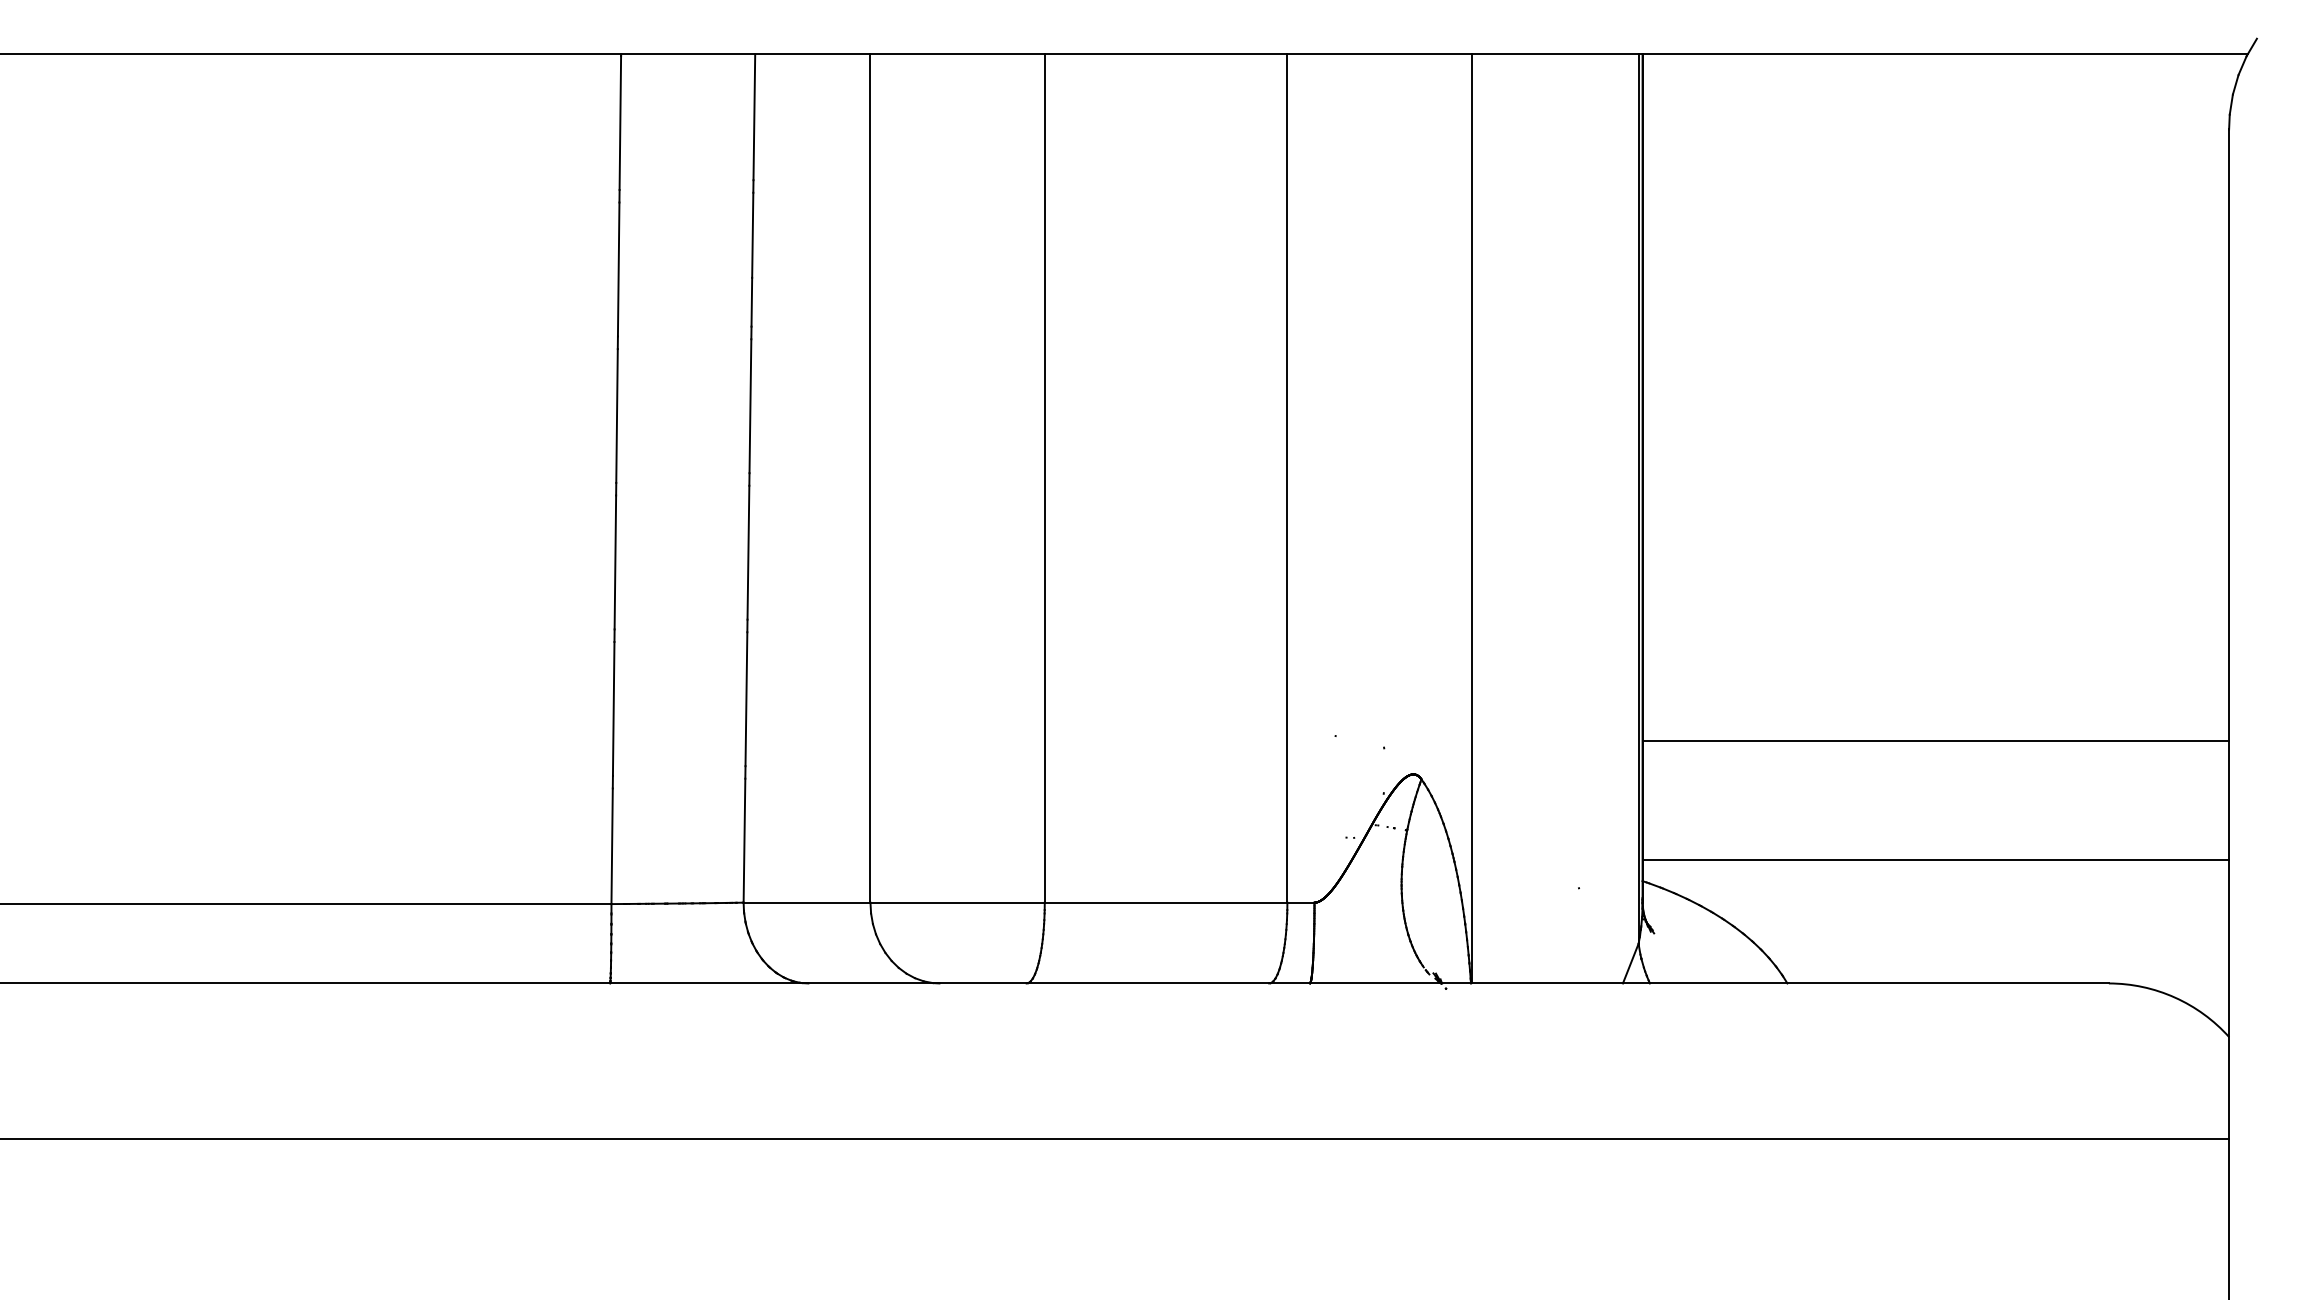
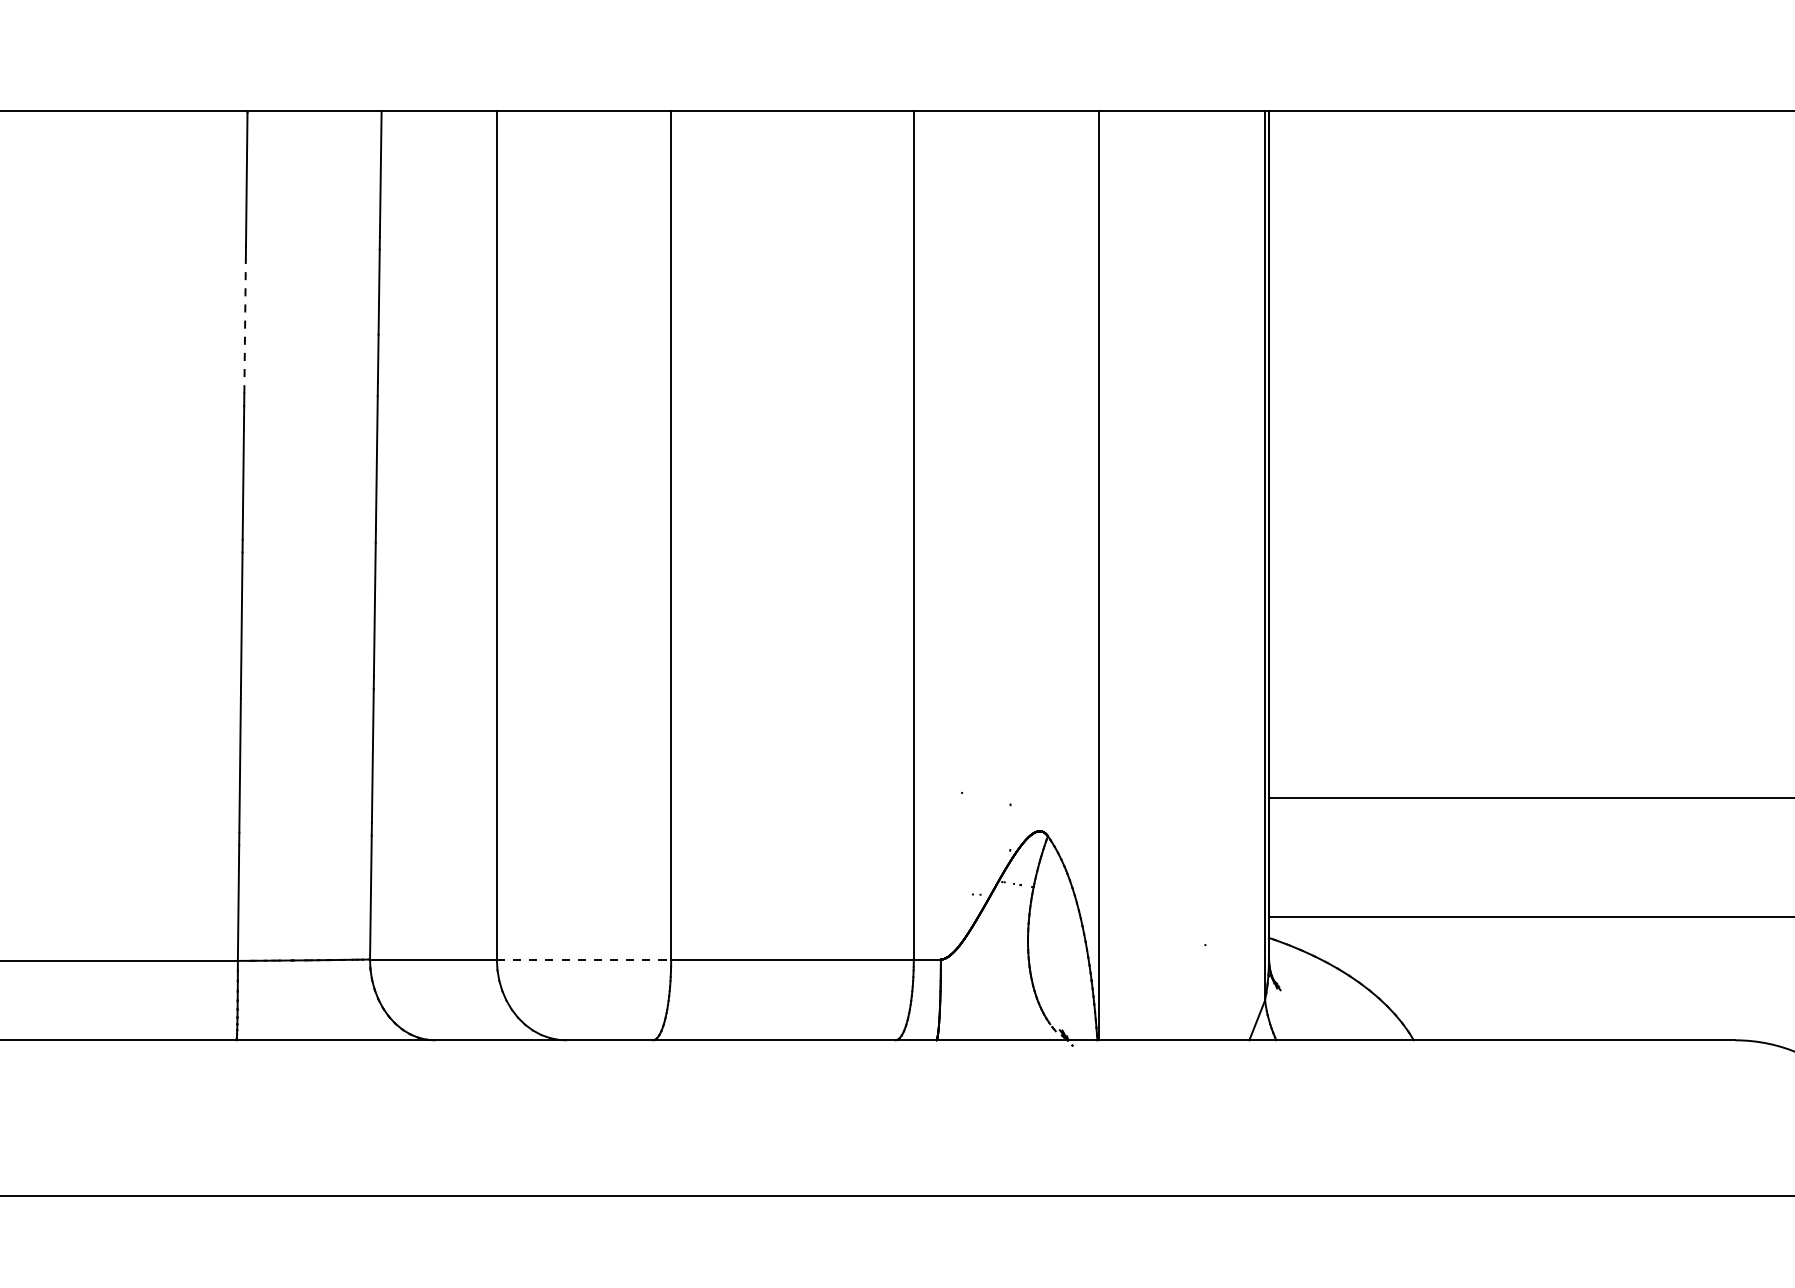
line: (618, 269) -> (244, 326), solid -> dashed
line: (958, 902) -> (584, 959), solid -> dashed

